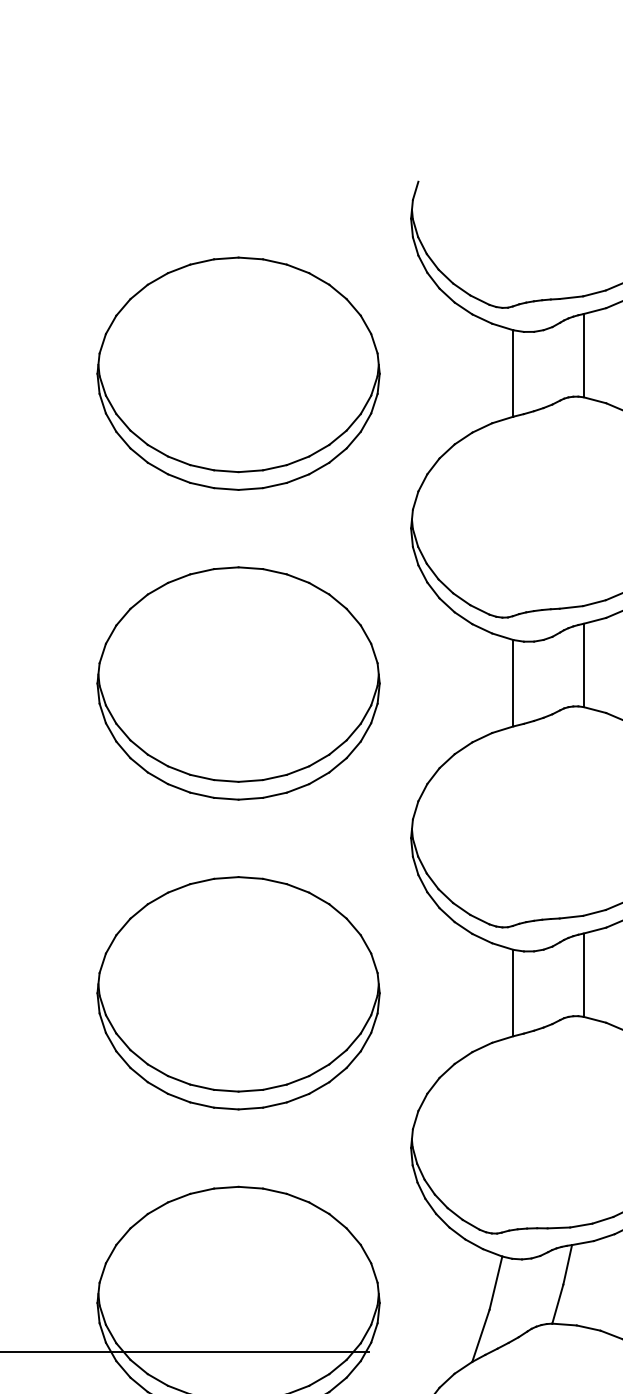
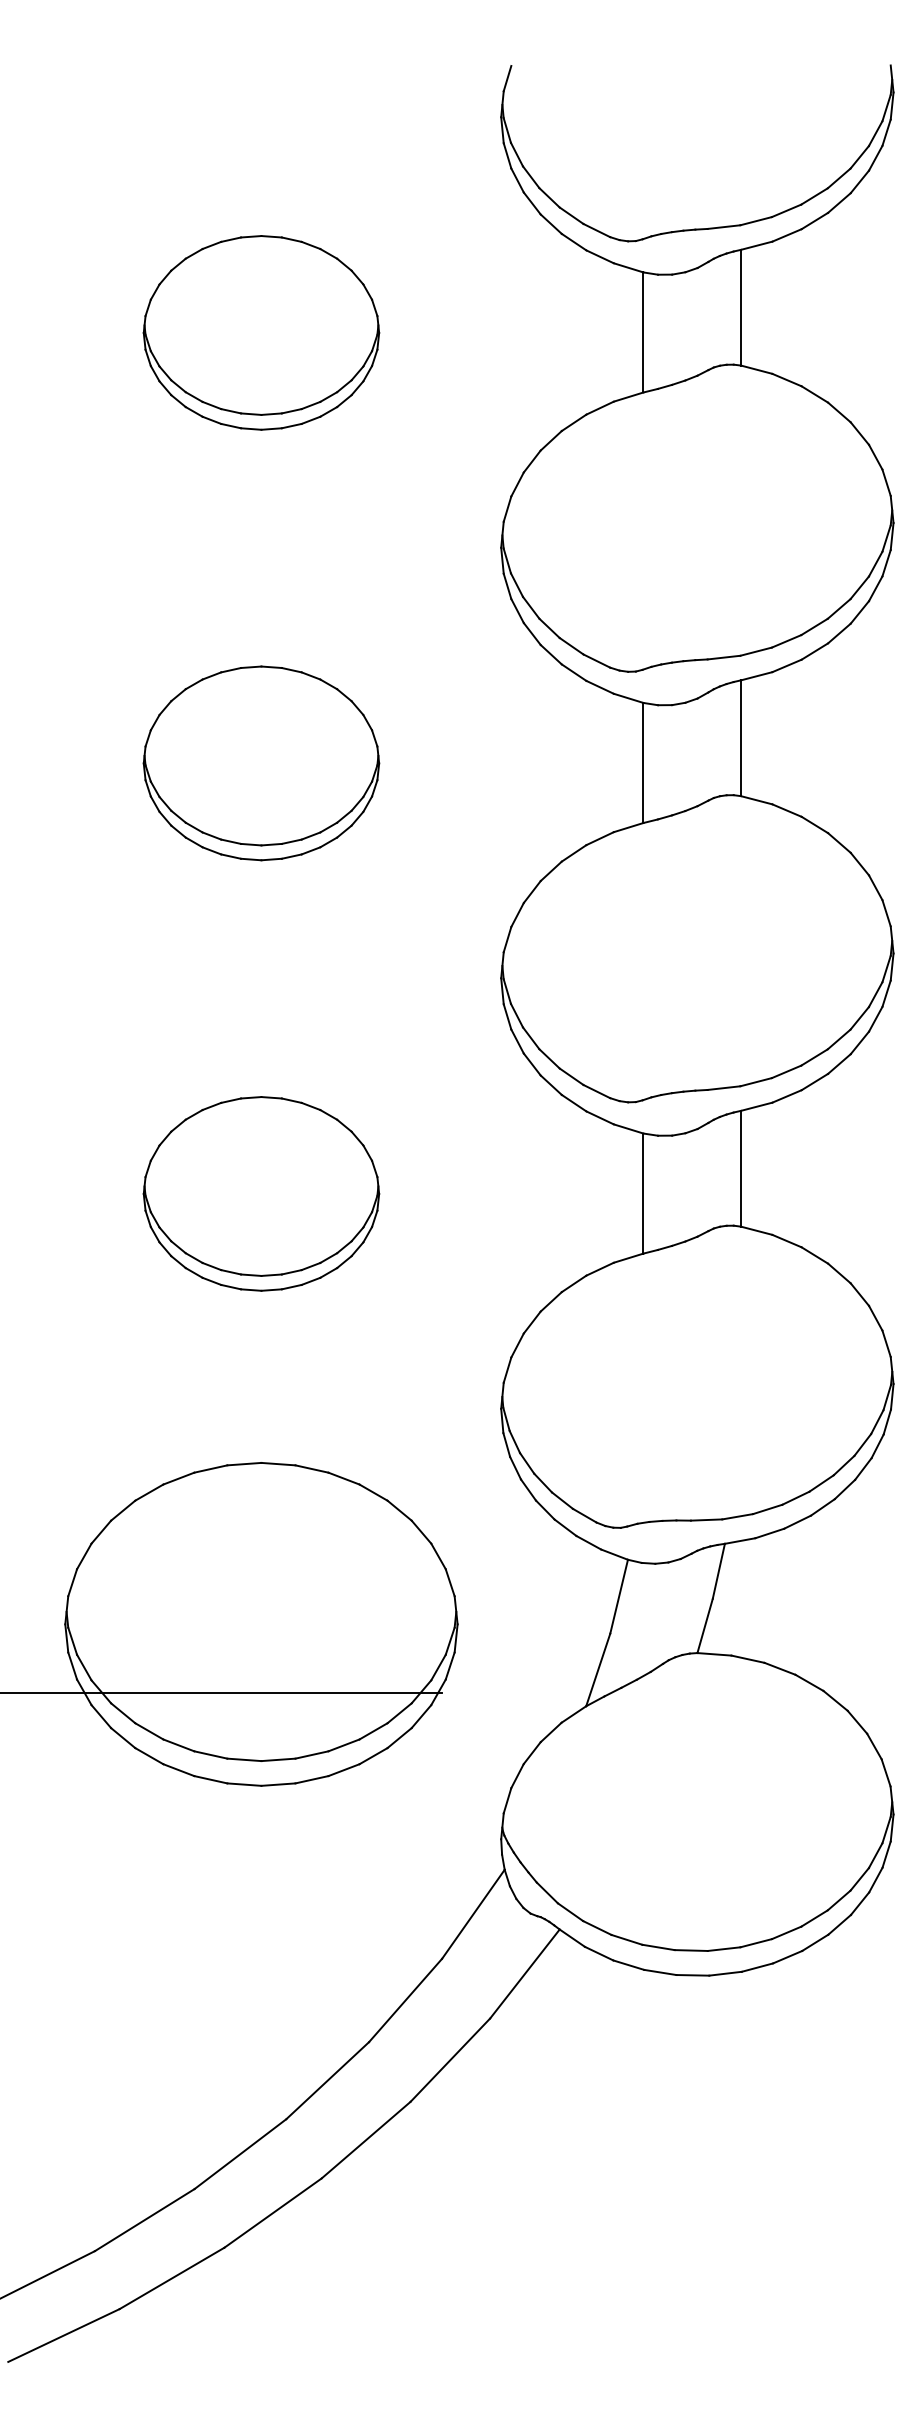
part: (238, 373) -> (261, 332), size x0.6
part: (238, 683) -> (261, 763), size x0.6
part: (238, 993) -> (261, 1193), size x0.6

